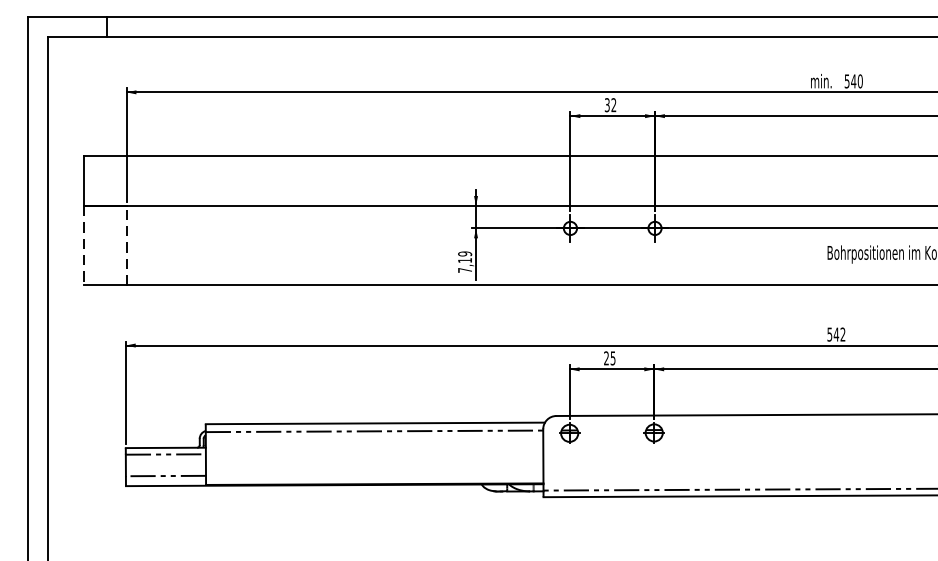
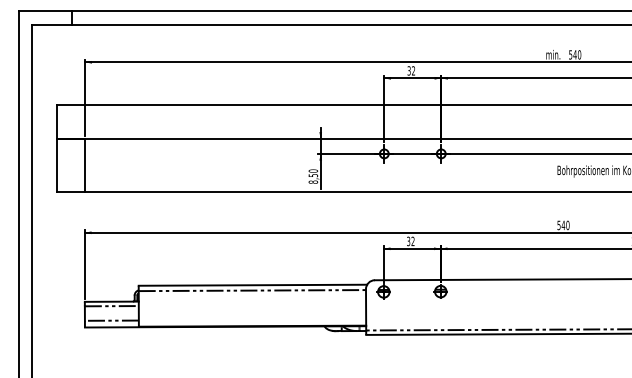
line: (83, 245) -> (56, 165), dashed -> solid
line: (126, 245) -> (85, 165), dashed -> solid
text: (465, 261) -> (313, 176), 7,19 -> 8,50
text: (842, 333) -> (567, 224), 542 -> 540
text: (609, 358) -> (410, 241), 25 -> 32

